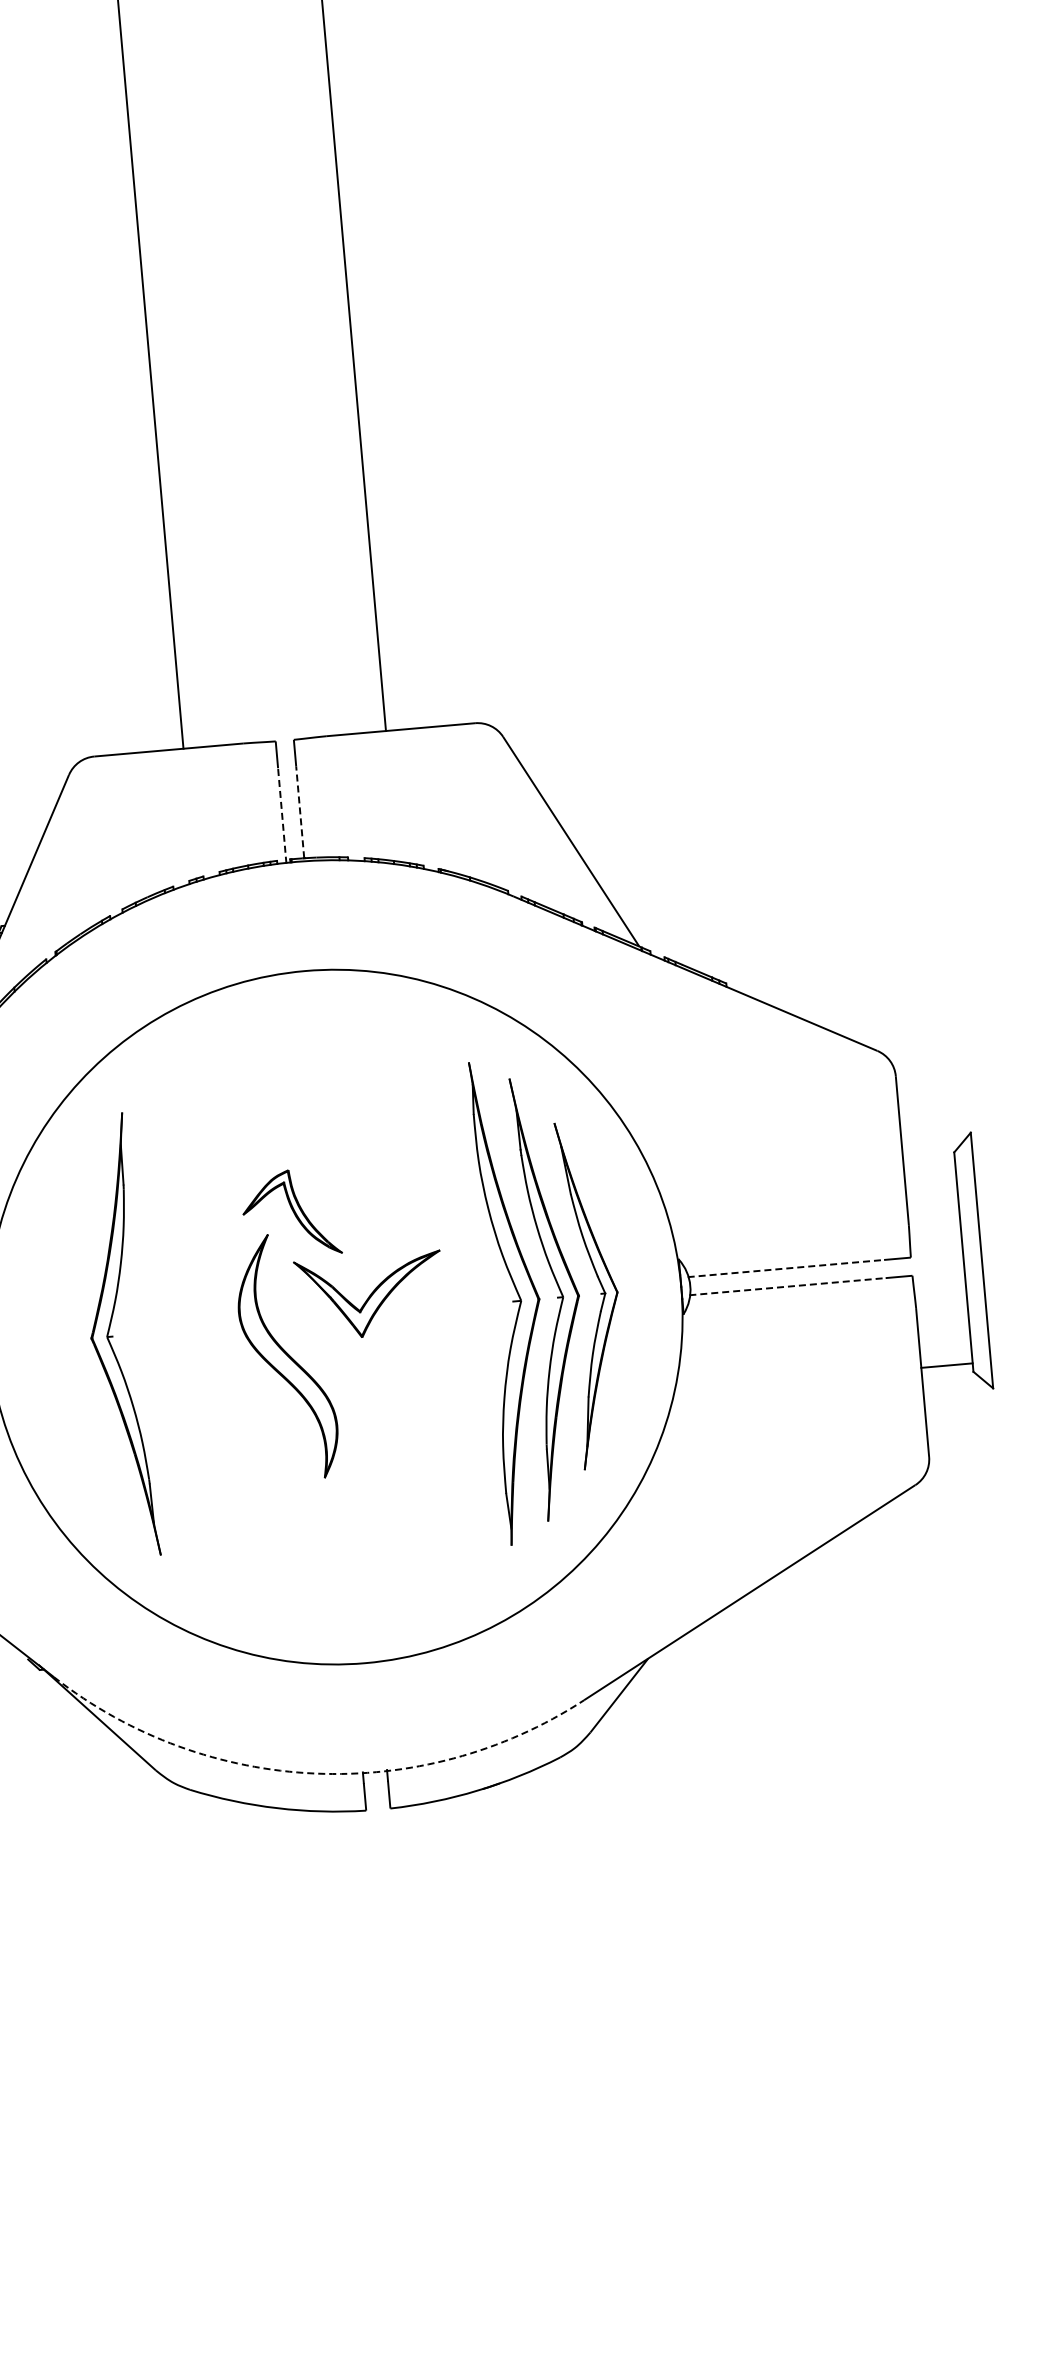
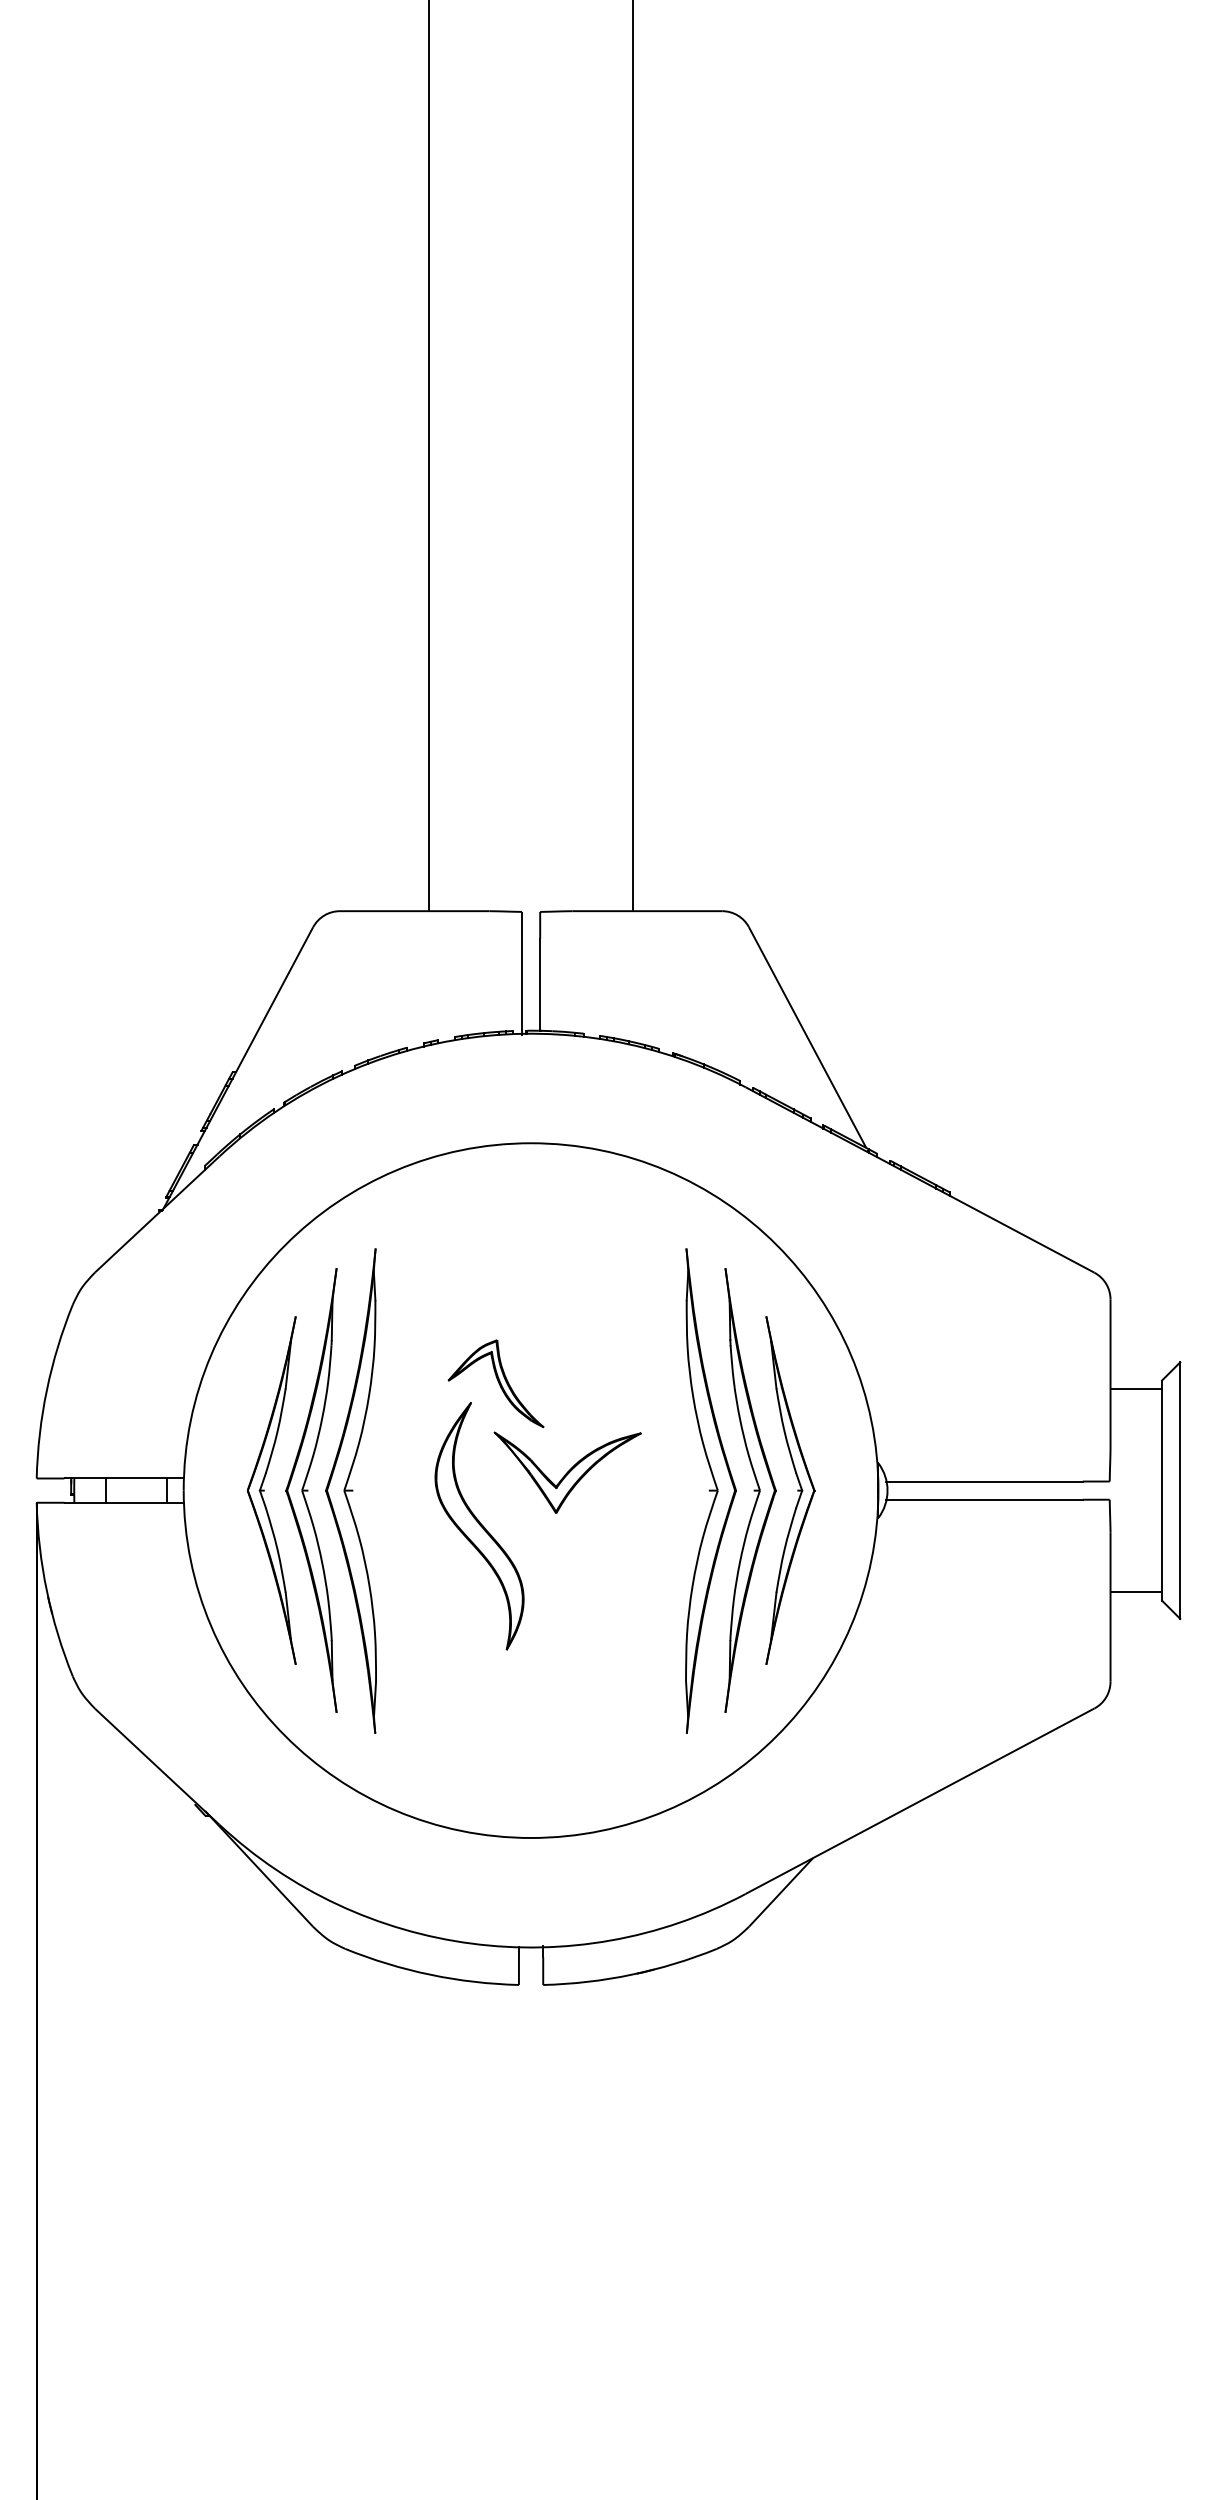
line: (300, 812) -> (540, 984), dashed -> solid
line: (281, 815) -> (521, 986), dashed -> solid
line: (929, 1163) -> (1136, 1389), added
line: (786, 1268) -> (984, 1481), dashed -> solid
line: (787, 1286) -> (984, 1499), dashed -> solid
part: (155, 1332) -> (350, 1490), added
part: (69, 1340) -> (264, 1490), added
arc: (315, 1773) -> (471, 1943), dashed -> solid

